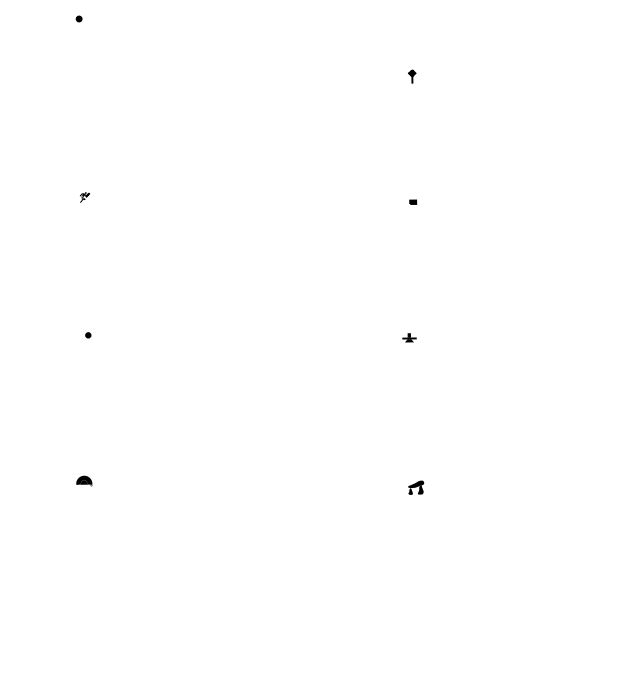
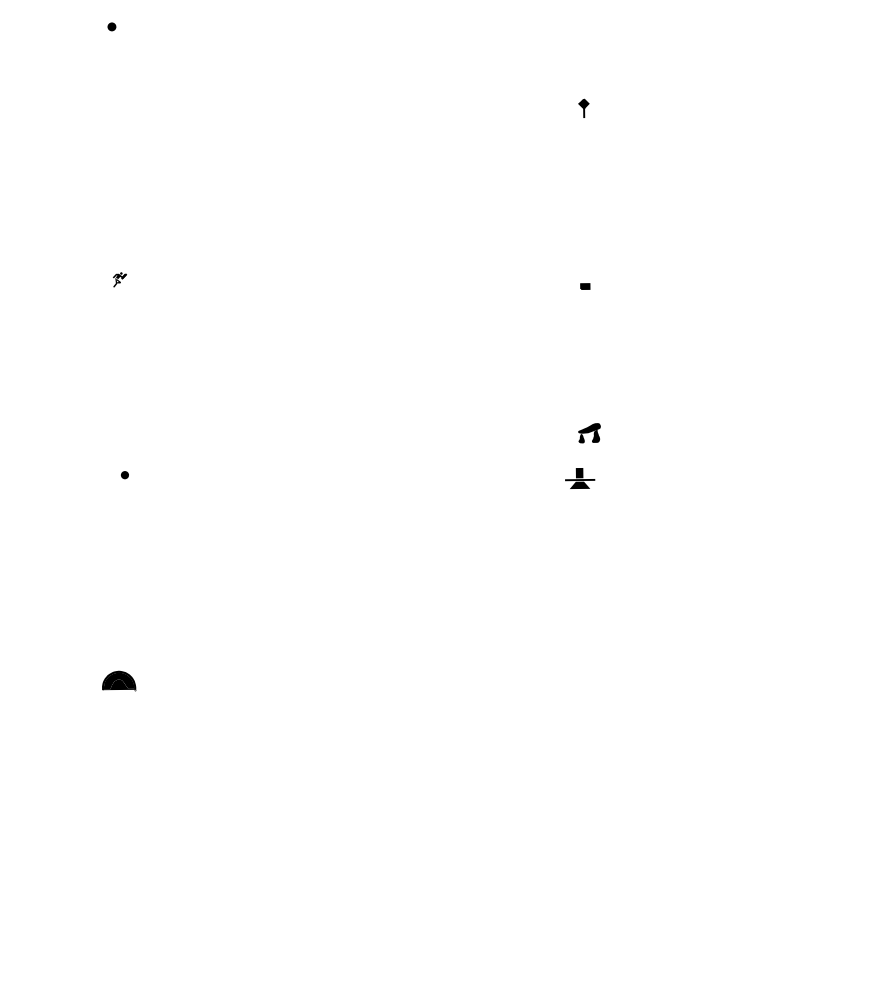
part: (409, 337) -> (580, 478), size x1.6
part: (84, 480) -> (119, 680), size x1.6
part: (416, 487) -> (589, 432), moved

